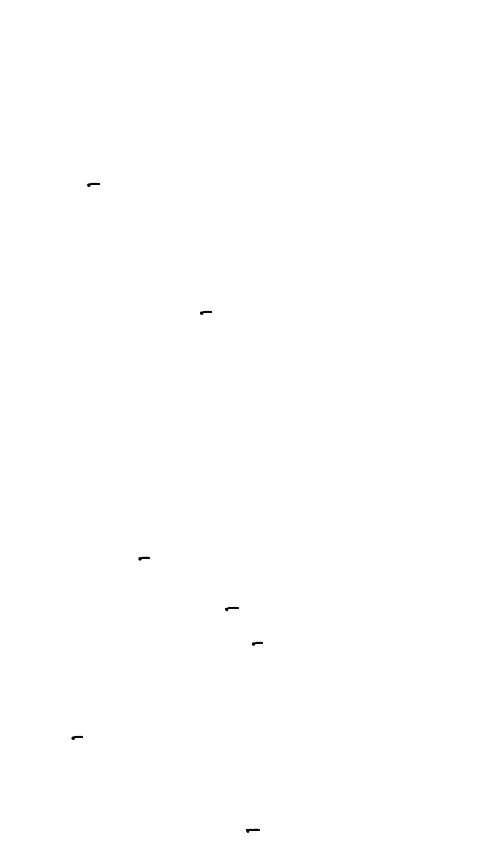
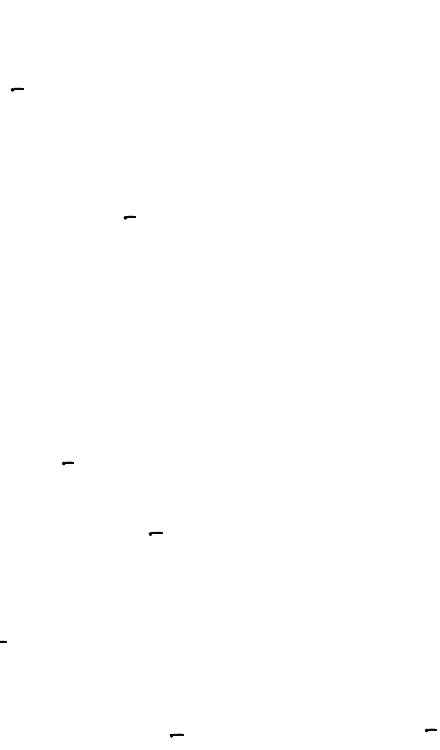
part: (231, 609) -> (155, 534), moved
part: (257, 643) -> (181, 548), removed

